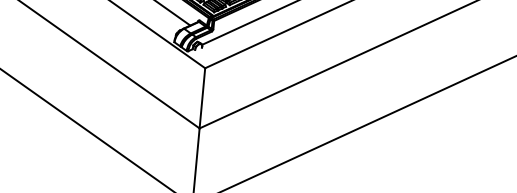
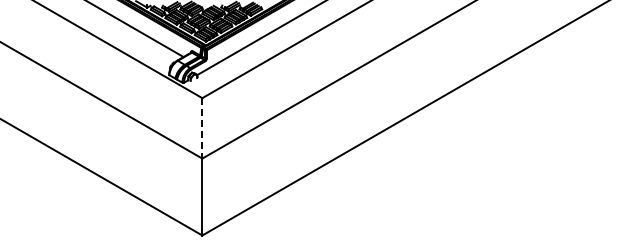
line: (202, 98) -> (202, 128), solid -> dashed

